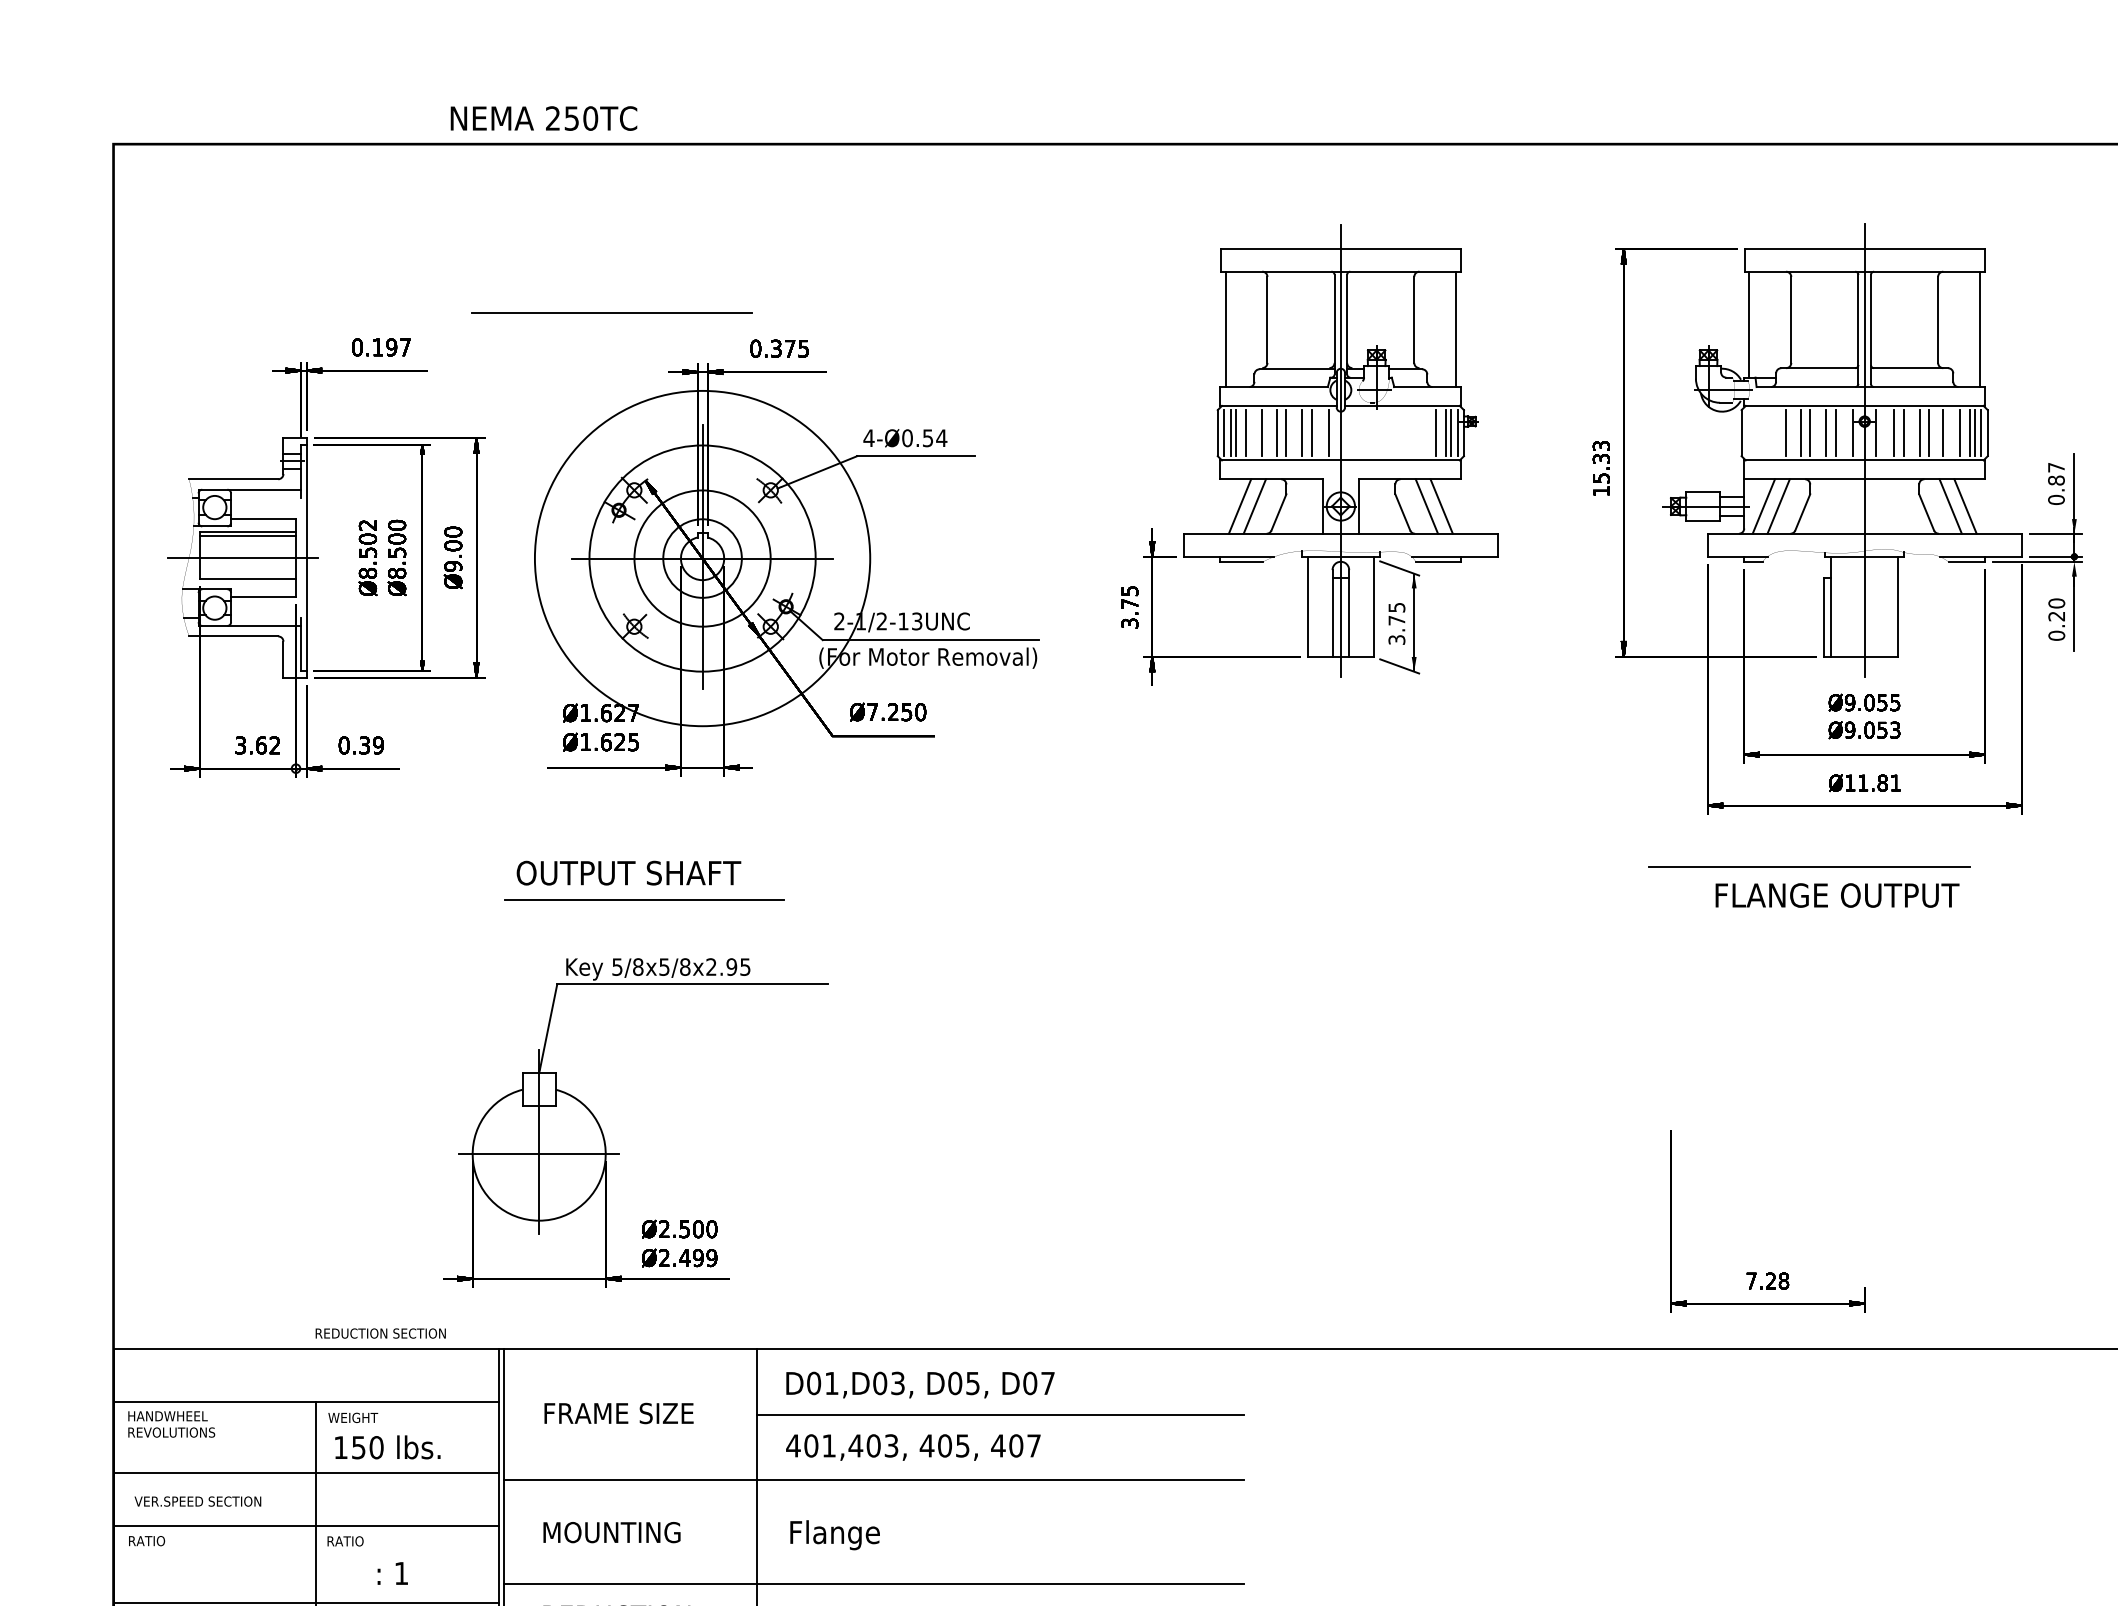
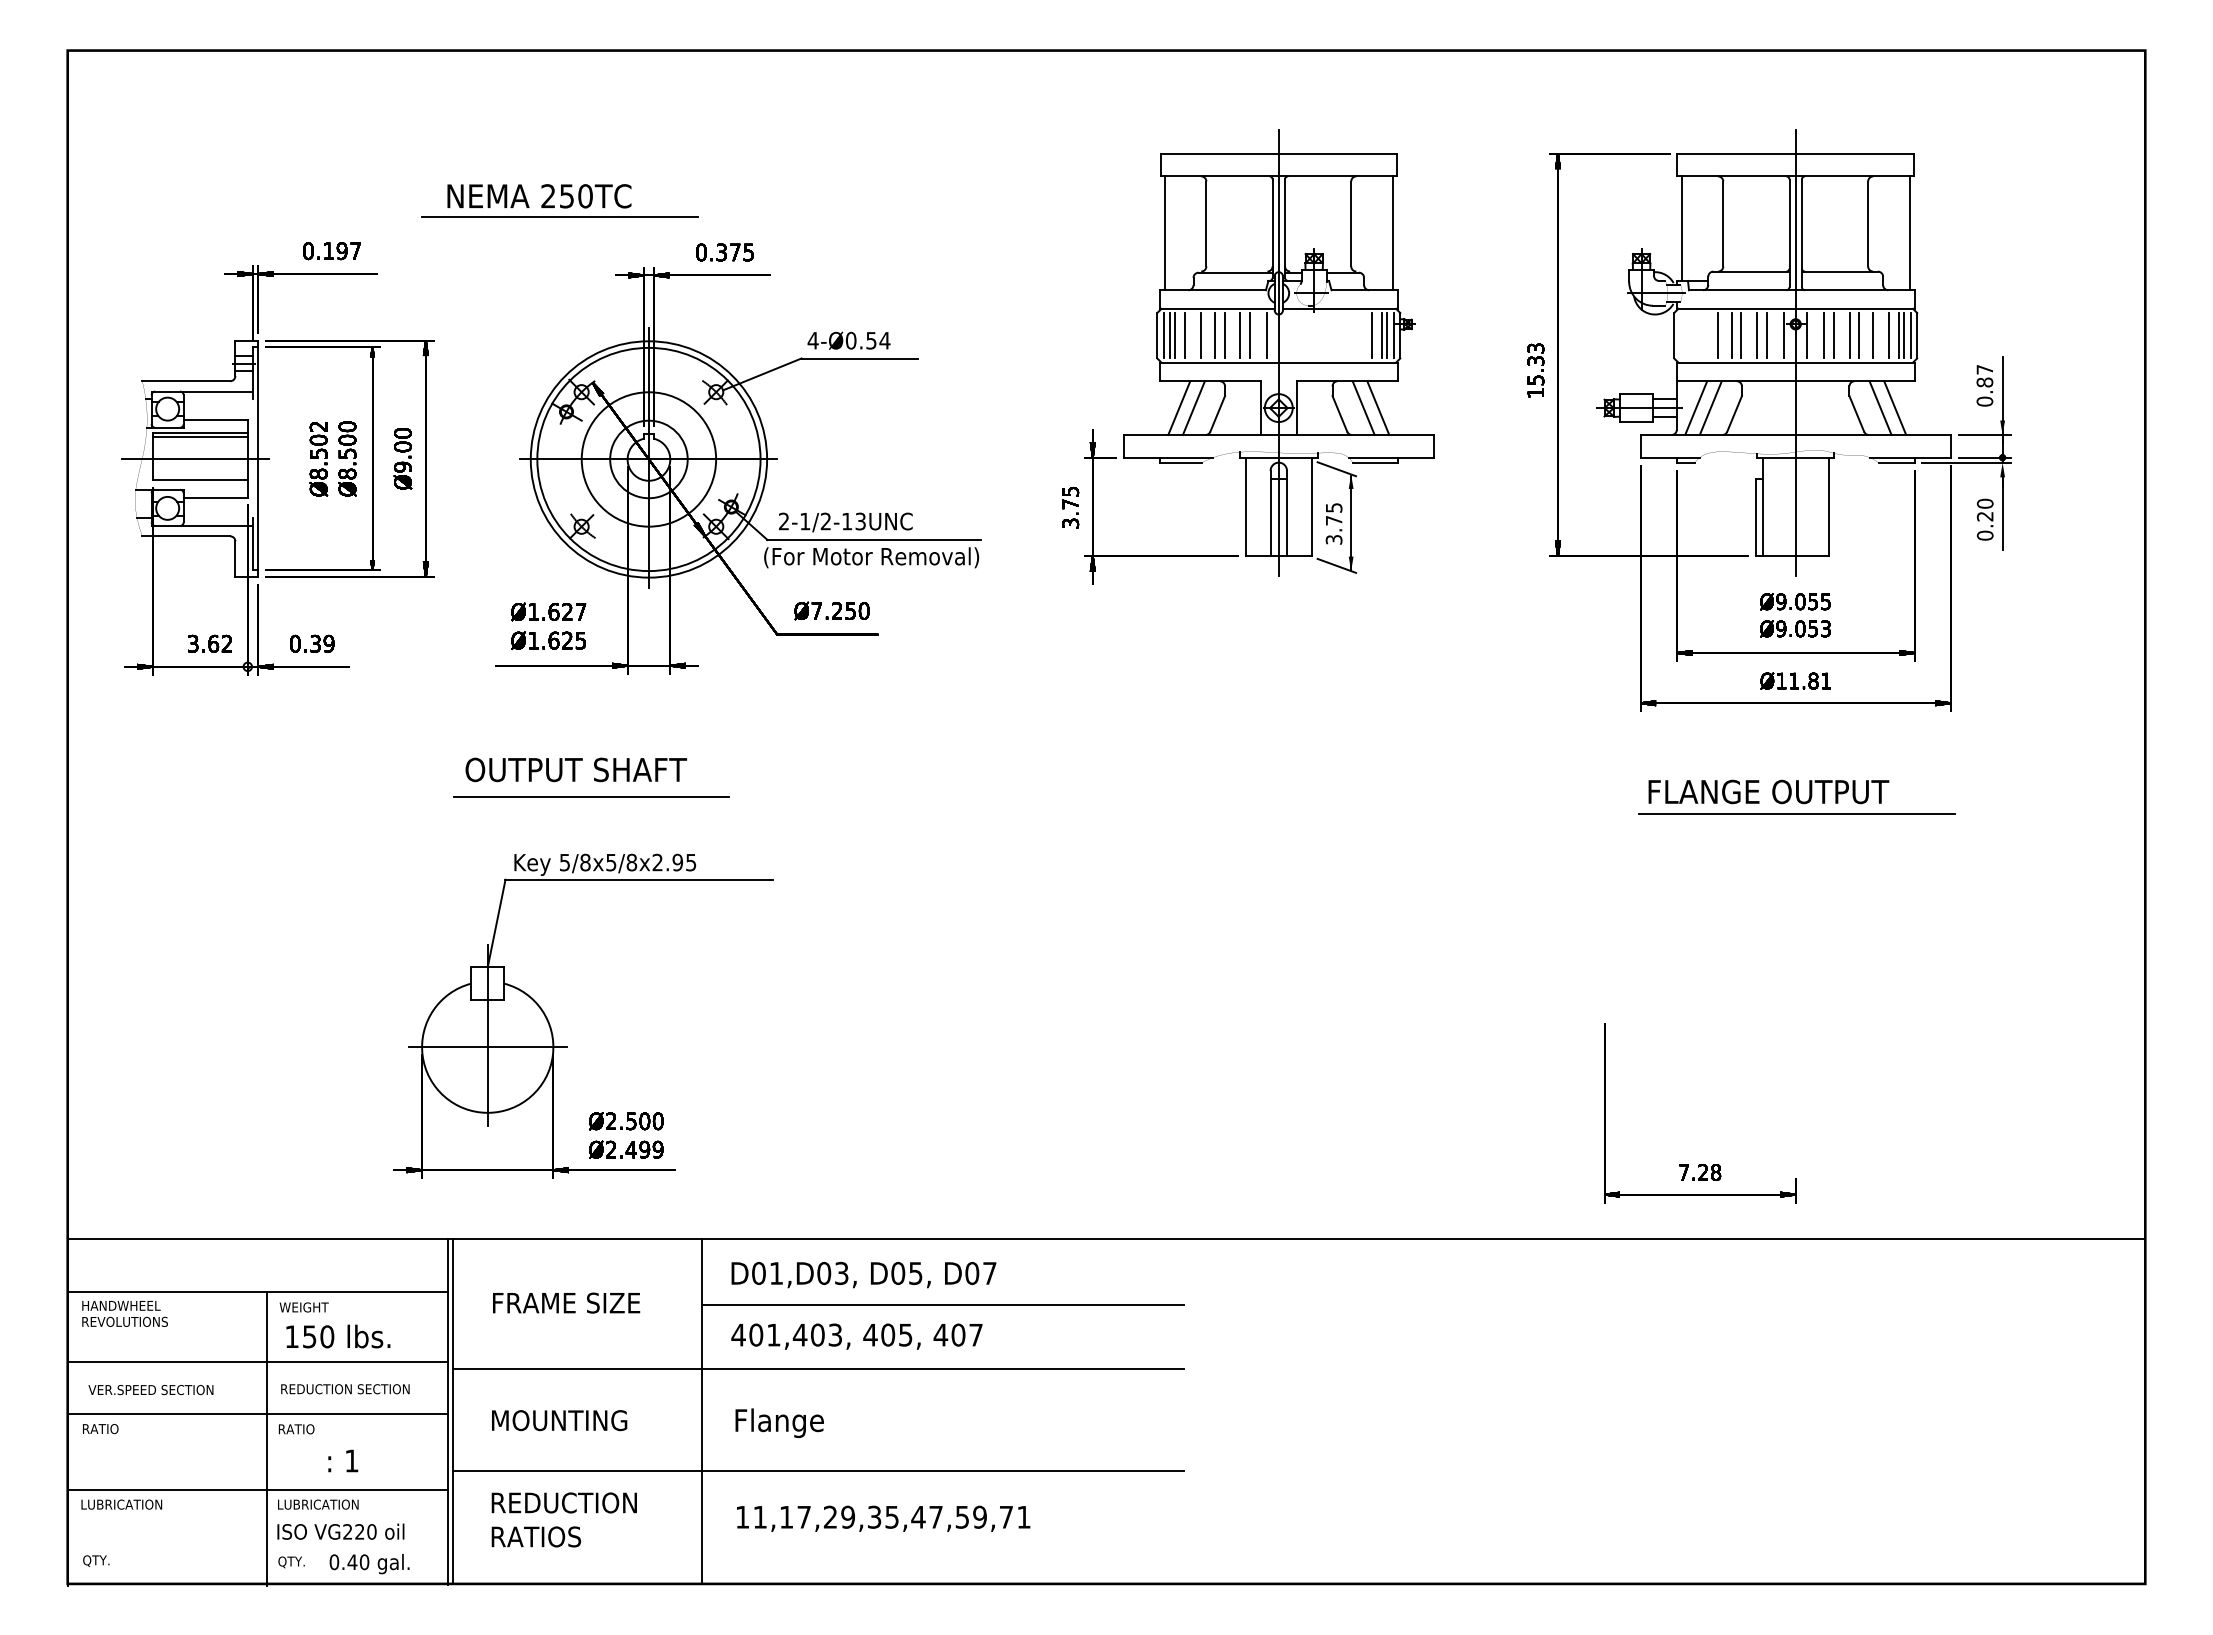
text: (544, 118) -> (539, 196), moved
circle: (702, 558) -> (648, 459), size x0.71
line: (1808, 866) -> (1796, 813), moved
text: (380, 1333) -> (345, 1389), moved

